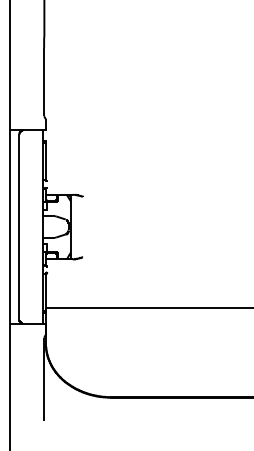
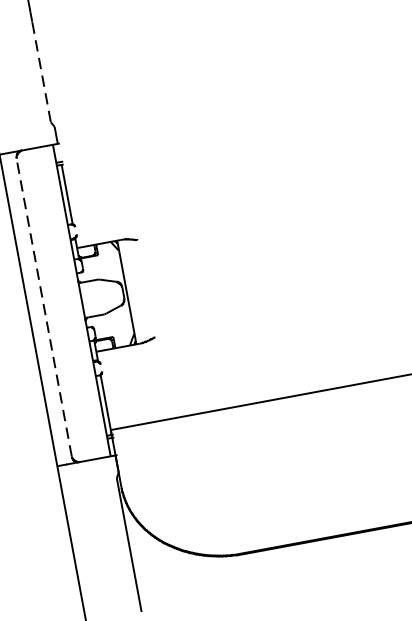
line: (44, 85) -> (42, 72), solid -> dashed
line: (19, 226) -> (44, 306), solid -> dashed

